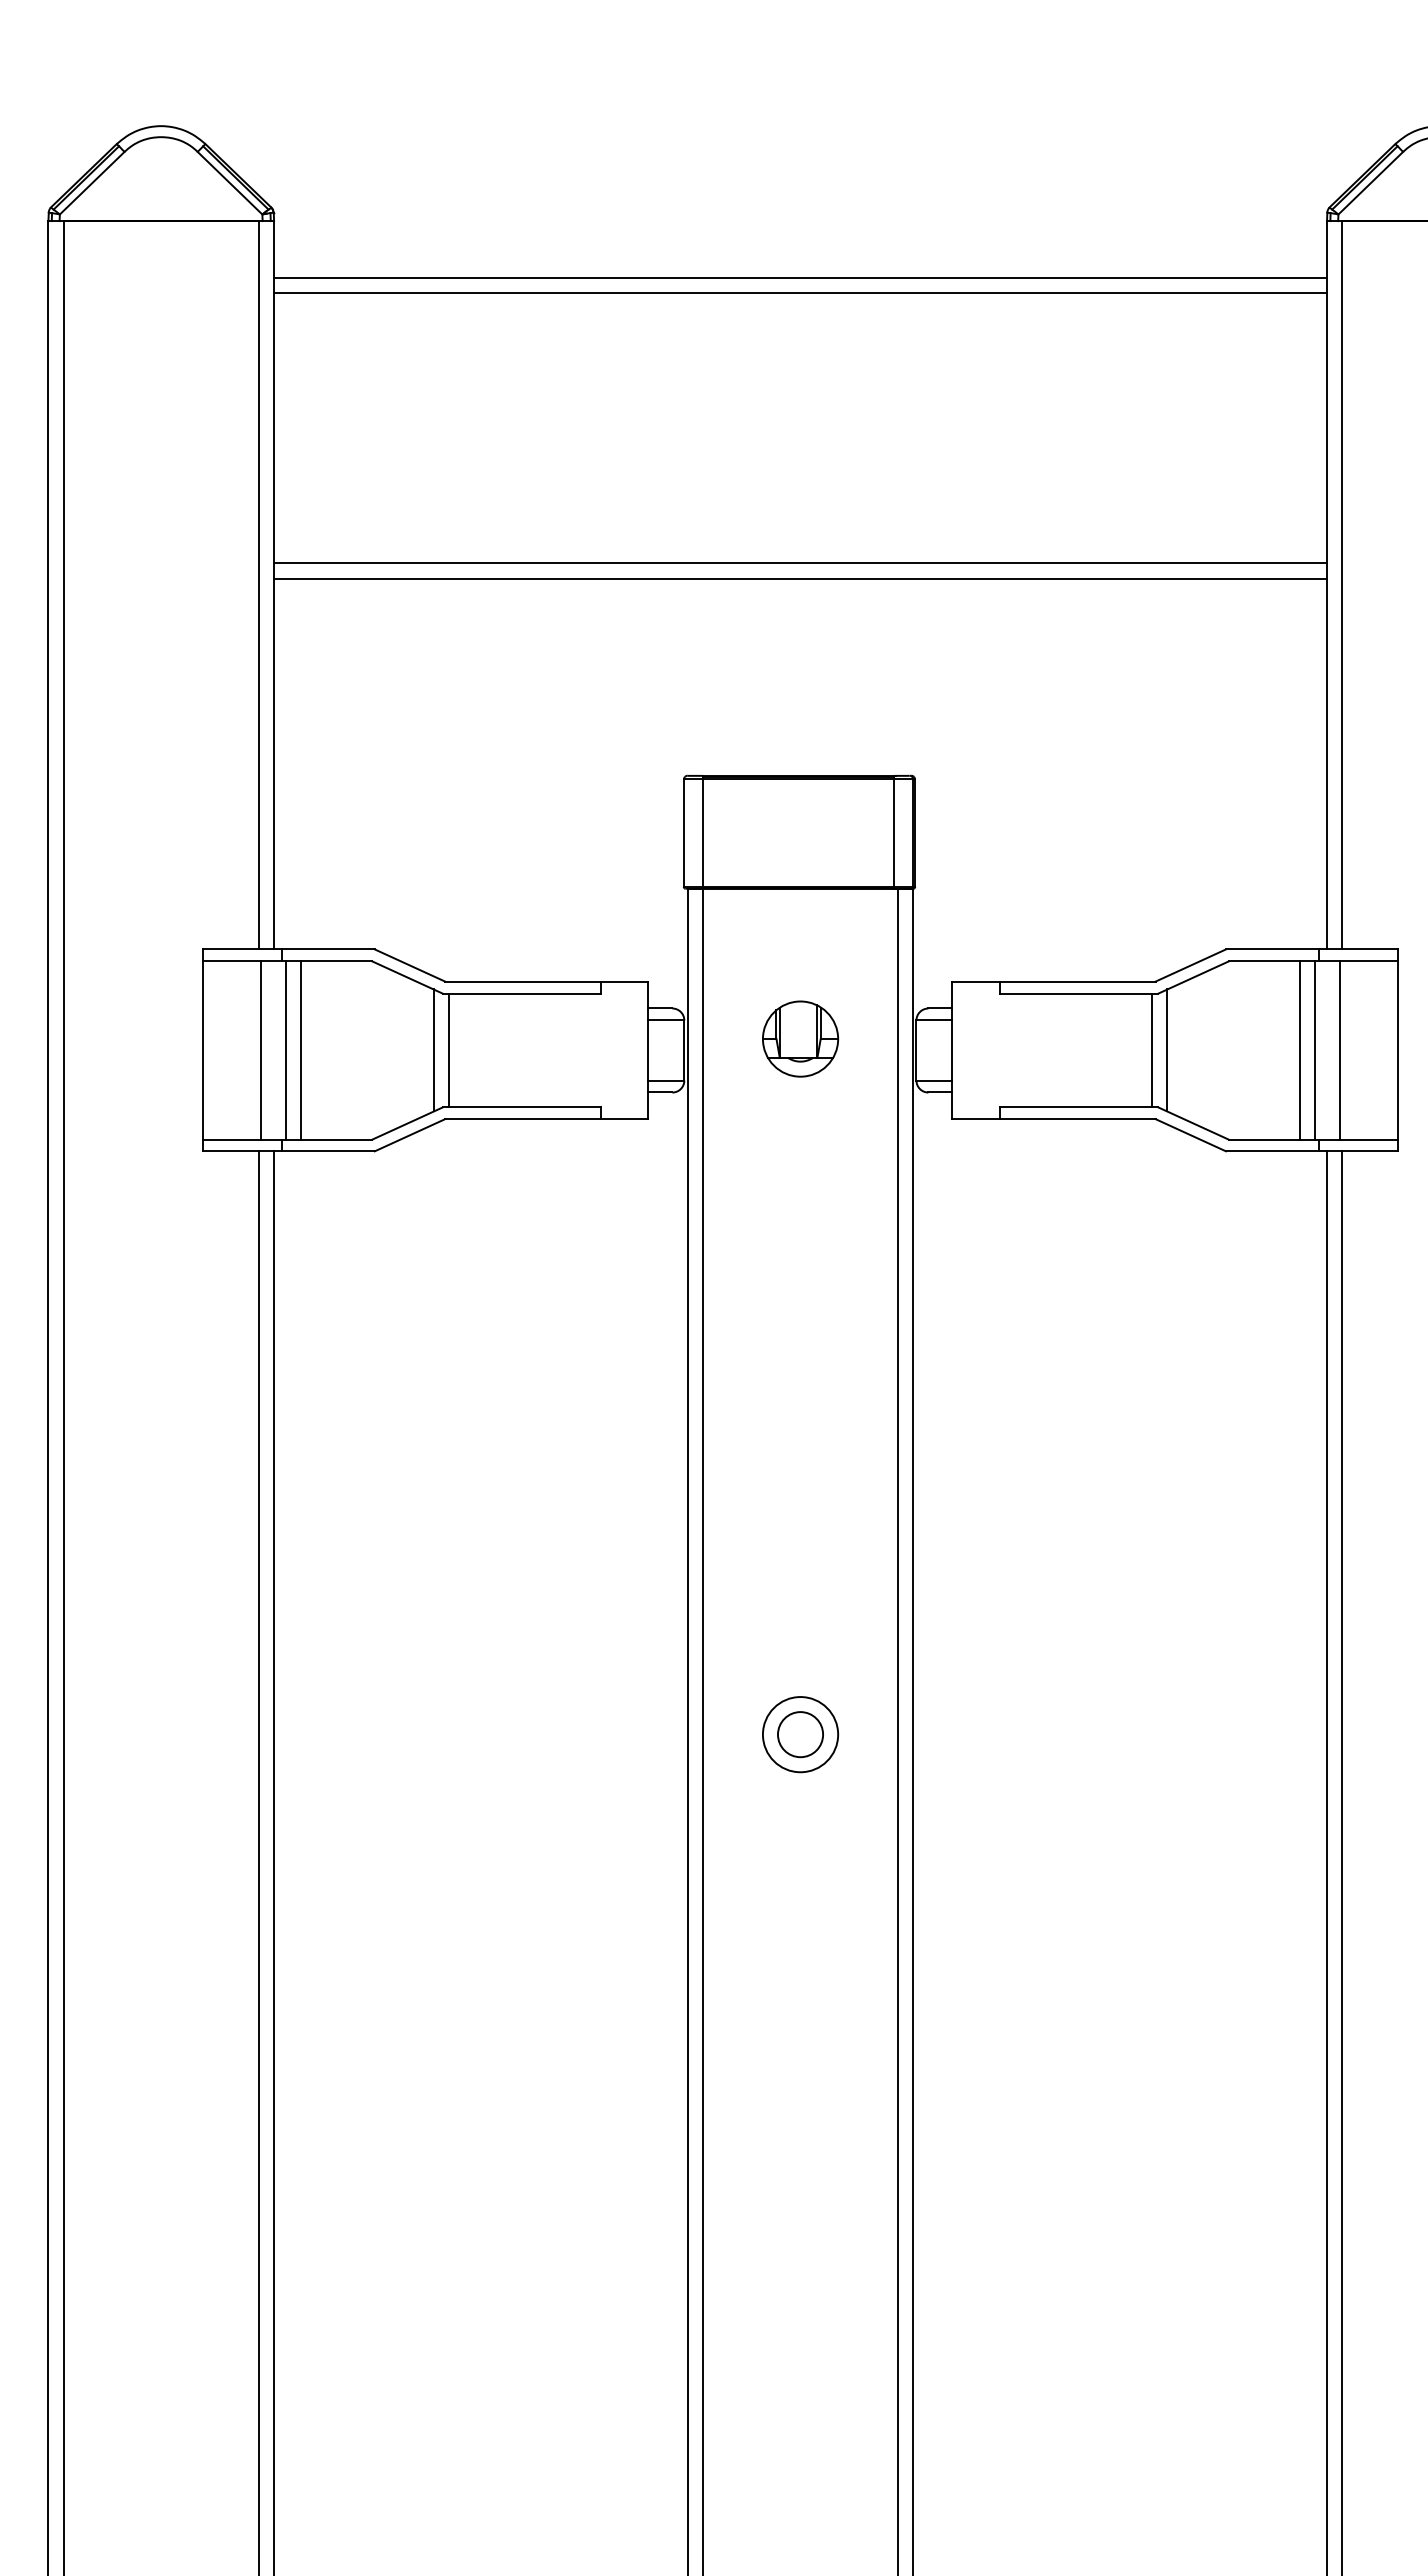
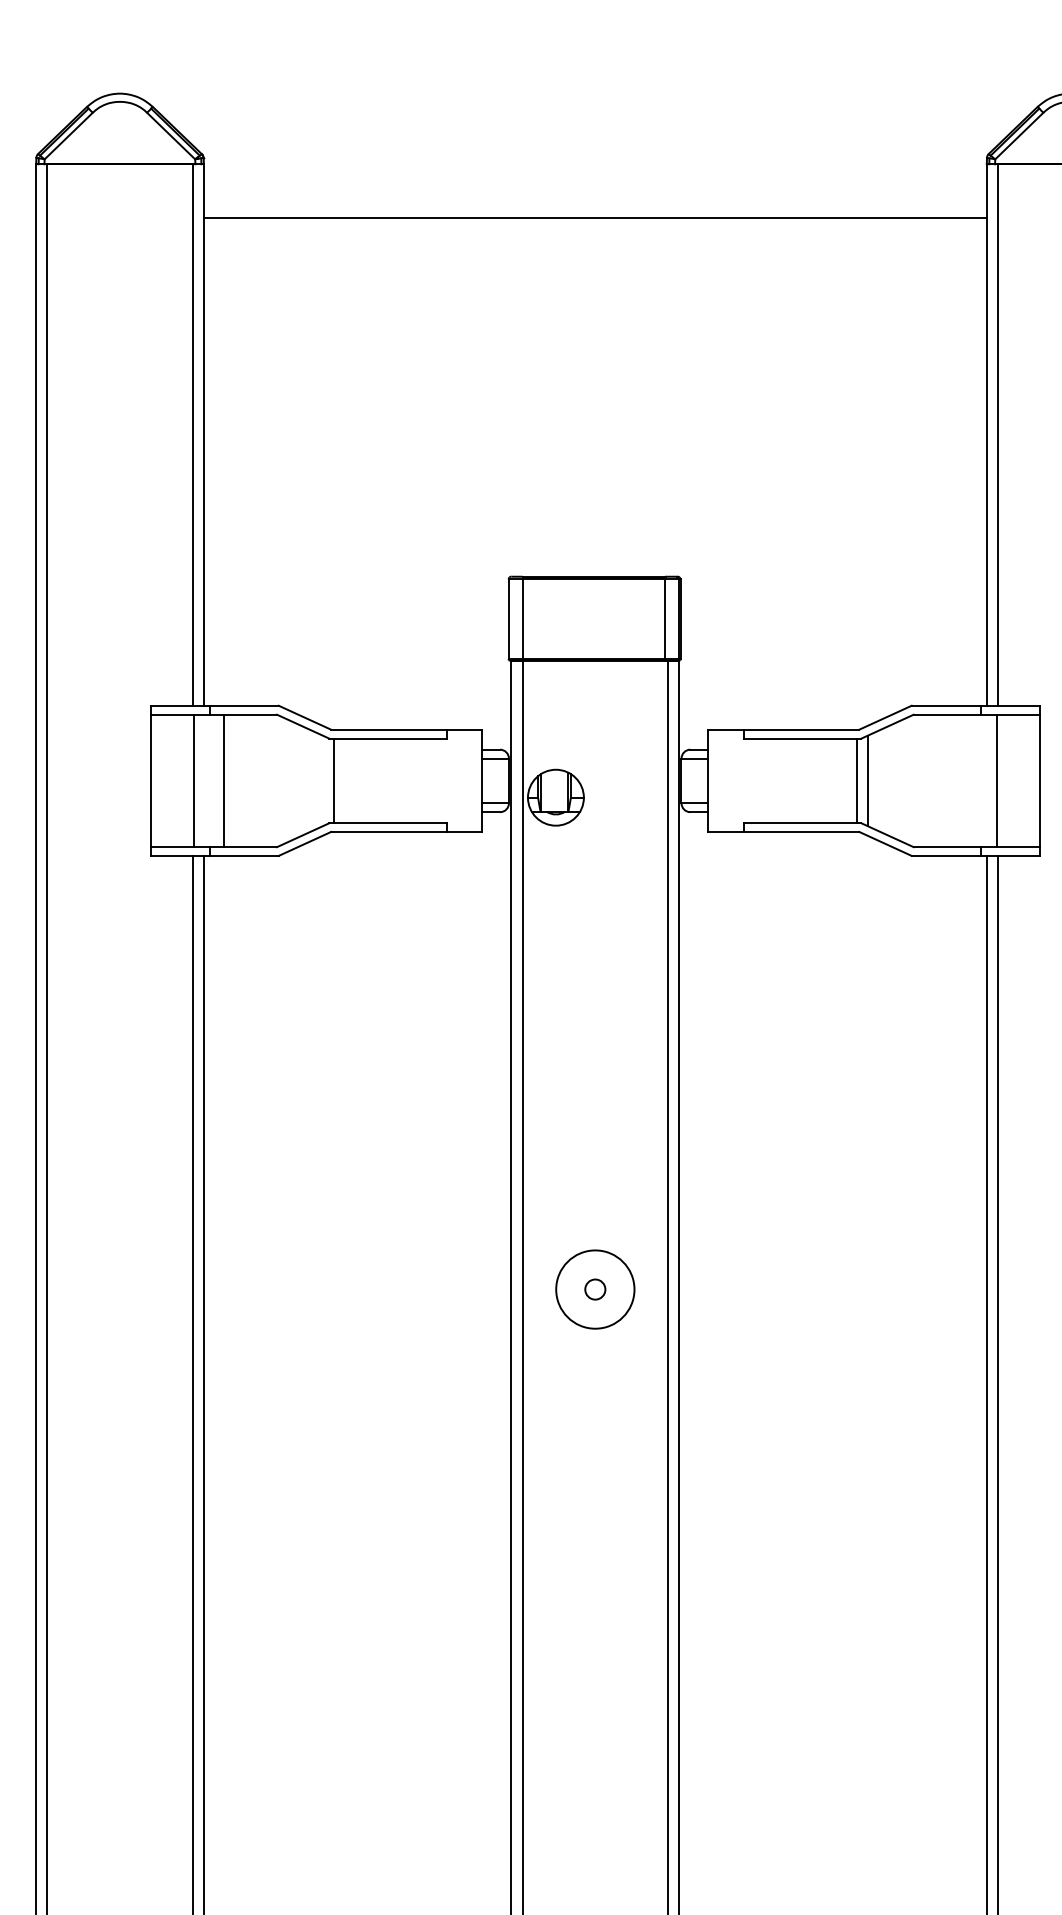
line: (800, 277) -> (595, 206), removed
line: (800, 563) -> (595, 418), removed
line: (800, 578) -> (595, 429), removed
part: (800, 1038) -> (555, 797), moved
line: (285, 1050) -> (212, 780), removed
line: (433, 1050) -> (322, 780), removed
line: (1299, 1050) -> (966, 780), removed
line: (1314, 1050) -> (977, 780), removed
circle: (800, 1734) -> (595, 1289), size x0.6
circle: (800, 1734) -> (595, 1289), size x1.4

